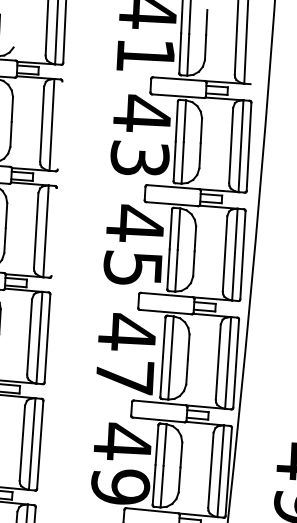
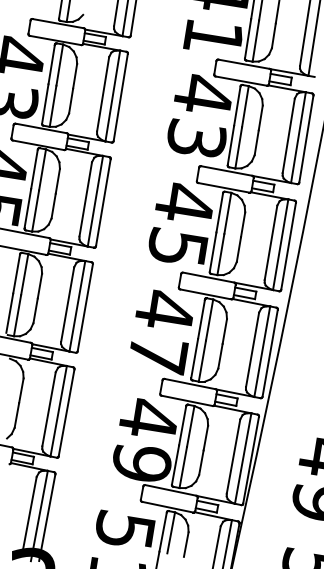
line: (59, 125) -> (120, 97), added
line: (54, 231) -> (103, 202), added

